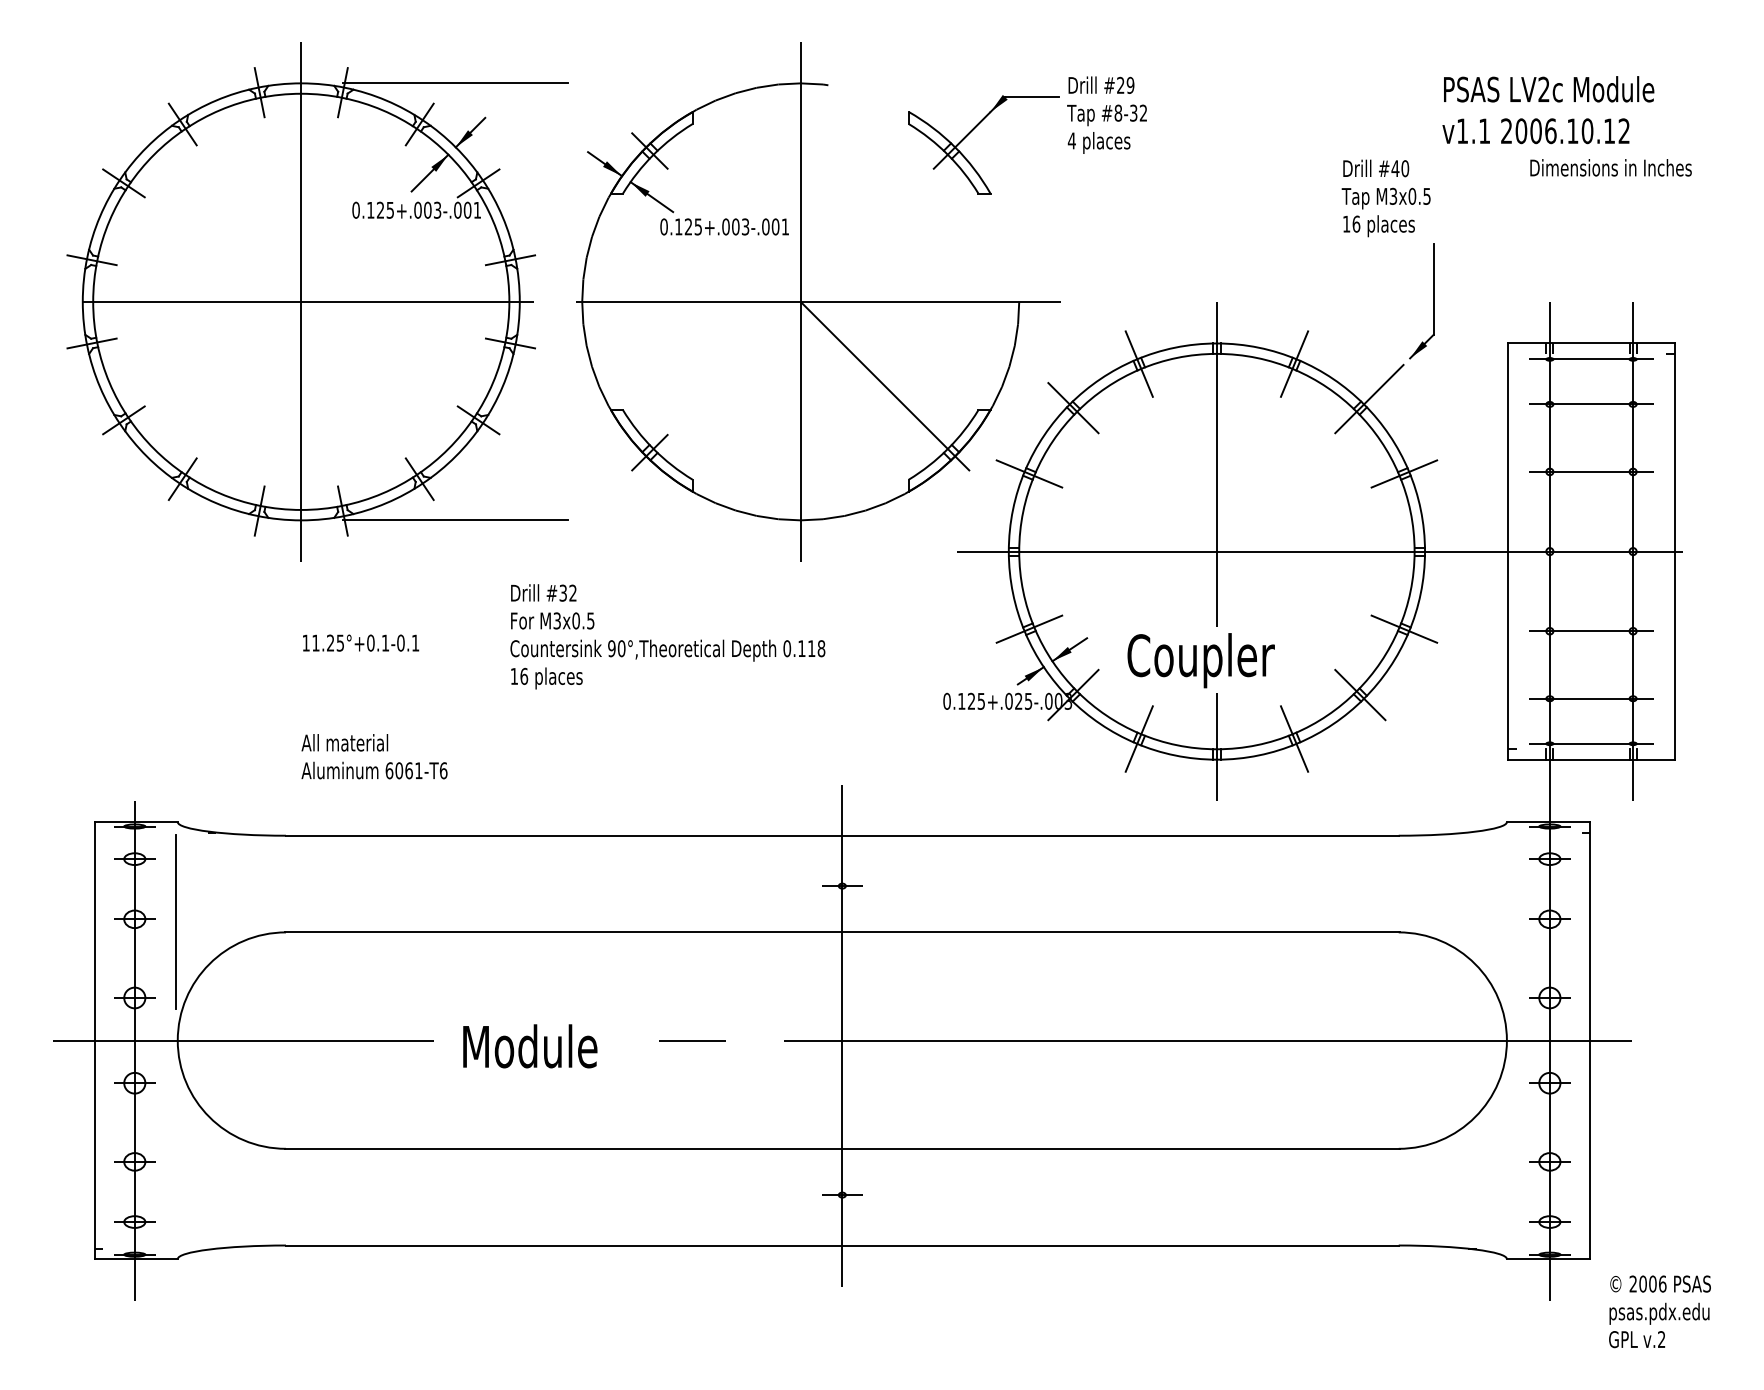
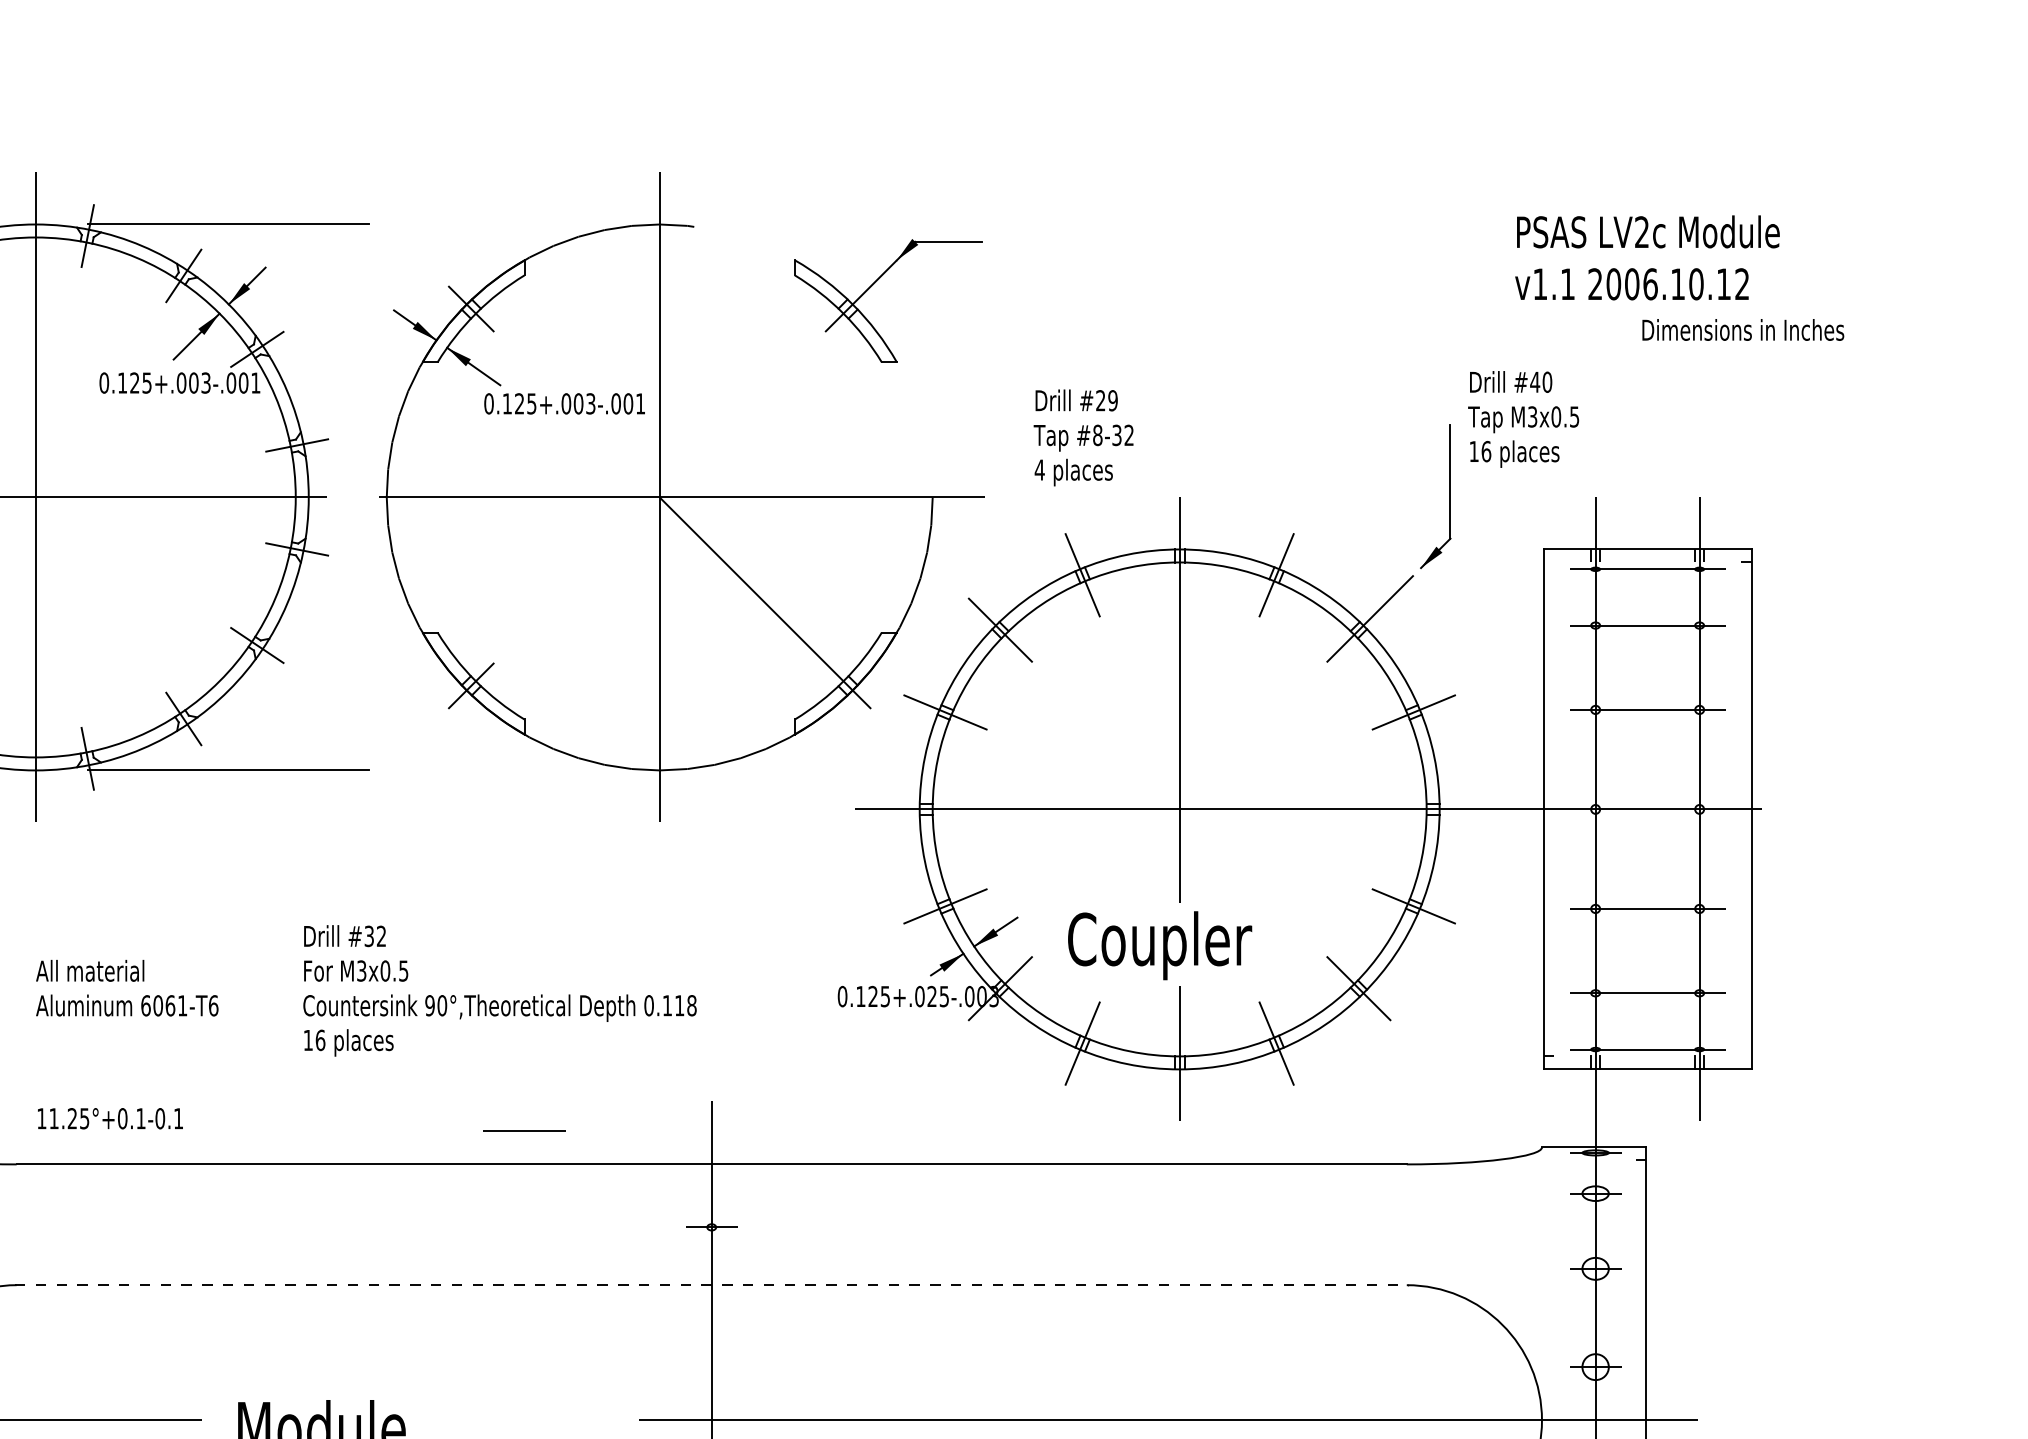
text: (1548, 110) -> (1647, 258), moved
text: (1106, 114) -> (1082, 437), moved
text: (1610, 167) -> (1742, 329), moved
text: (1385, 198) -> (1522, 419), moved
text: (667, 636) -> (499, 990), moved
text: (361, 642) -> (111, 1117), moved
text: (374, 756) -> (127, 987), moved
line: (842, 932) -> (711, 1285), solid -> dashed
line: (692, 1040) -> (524, 1130), moved

